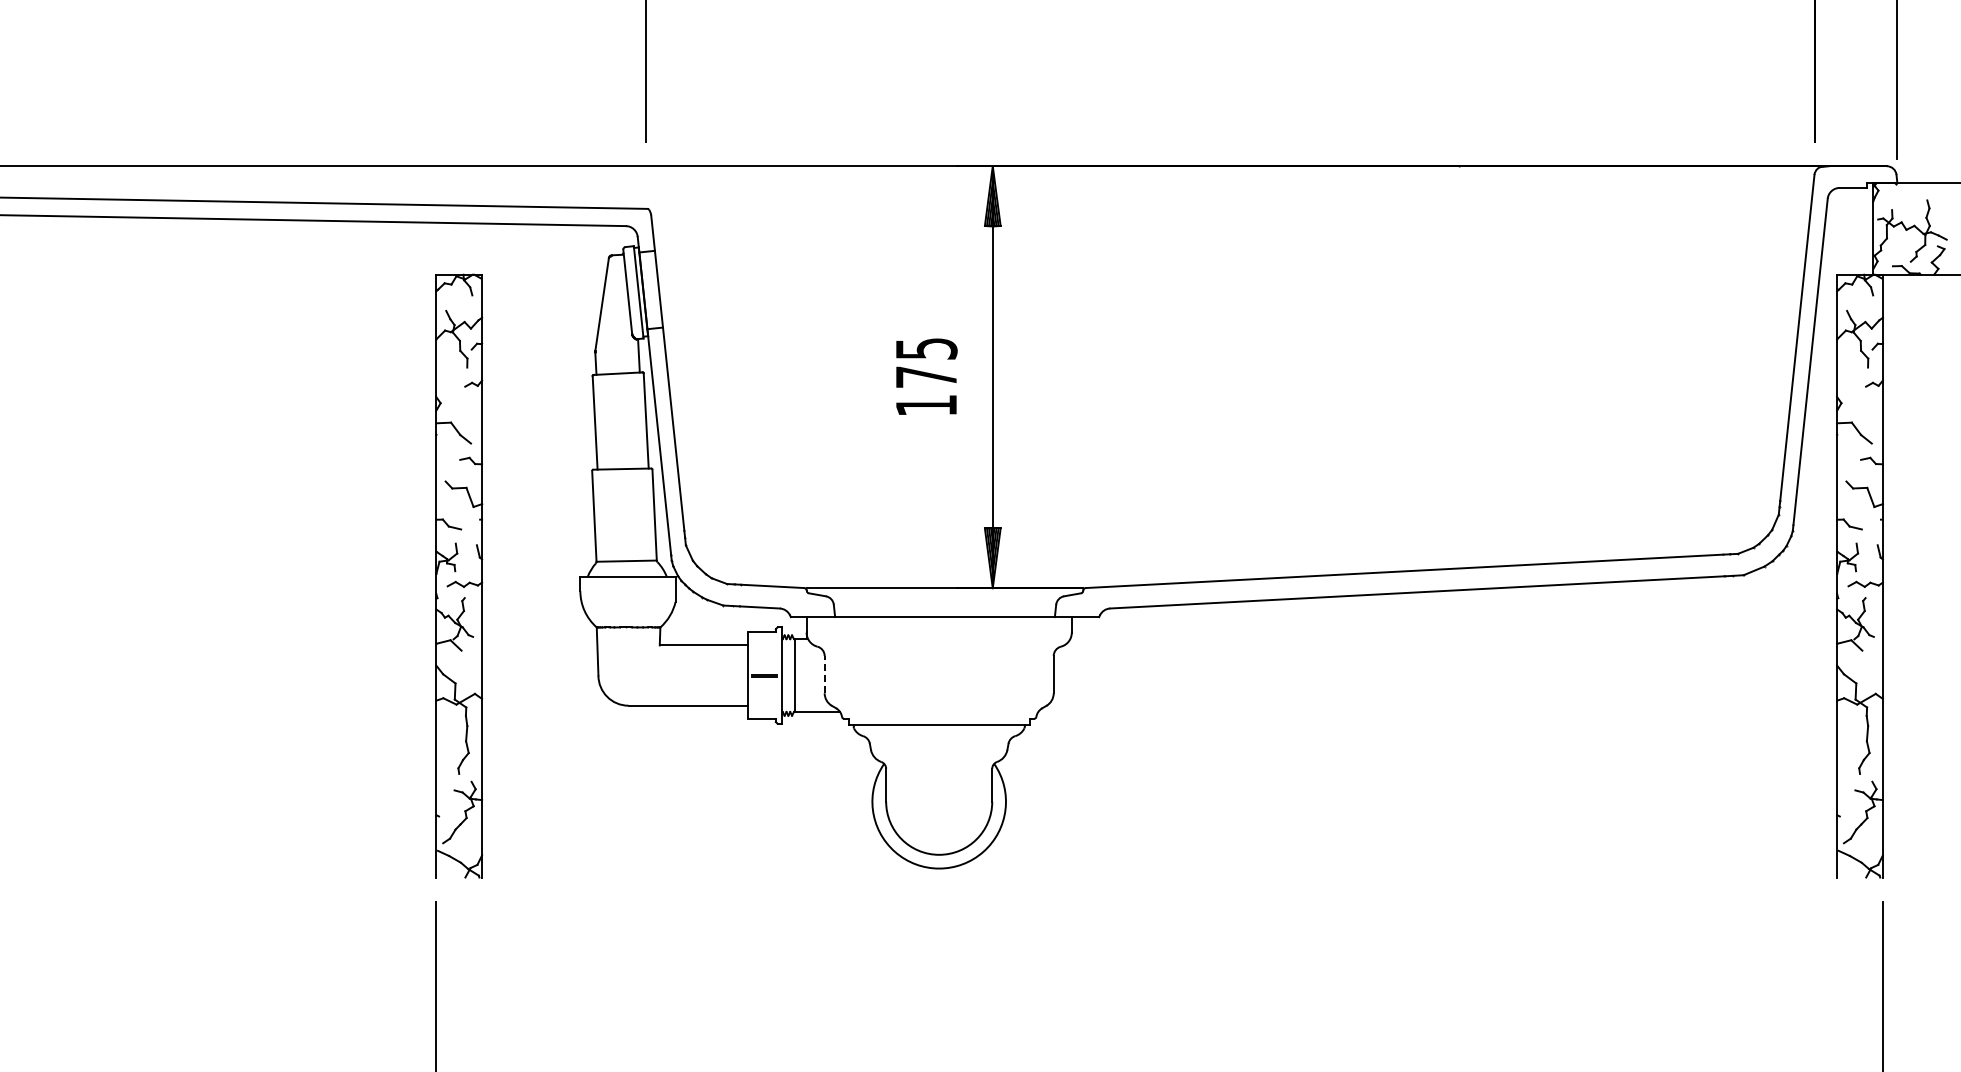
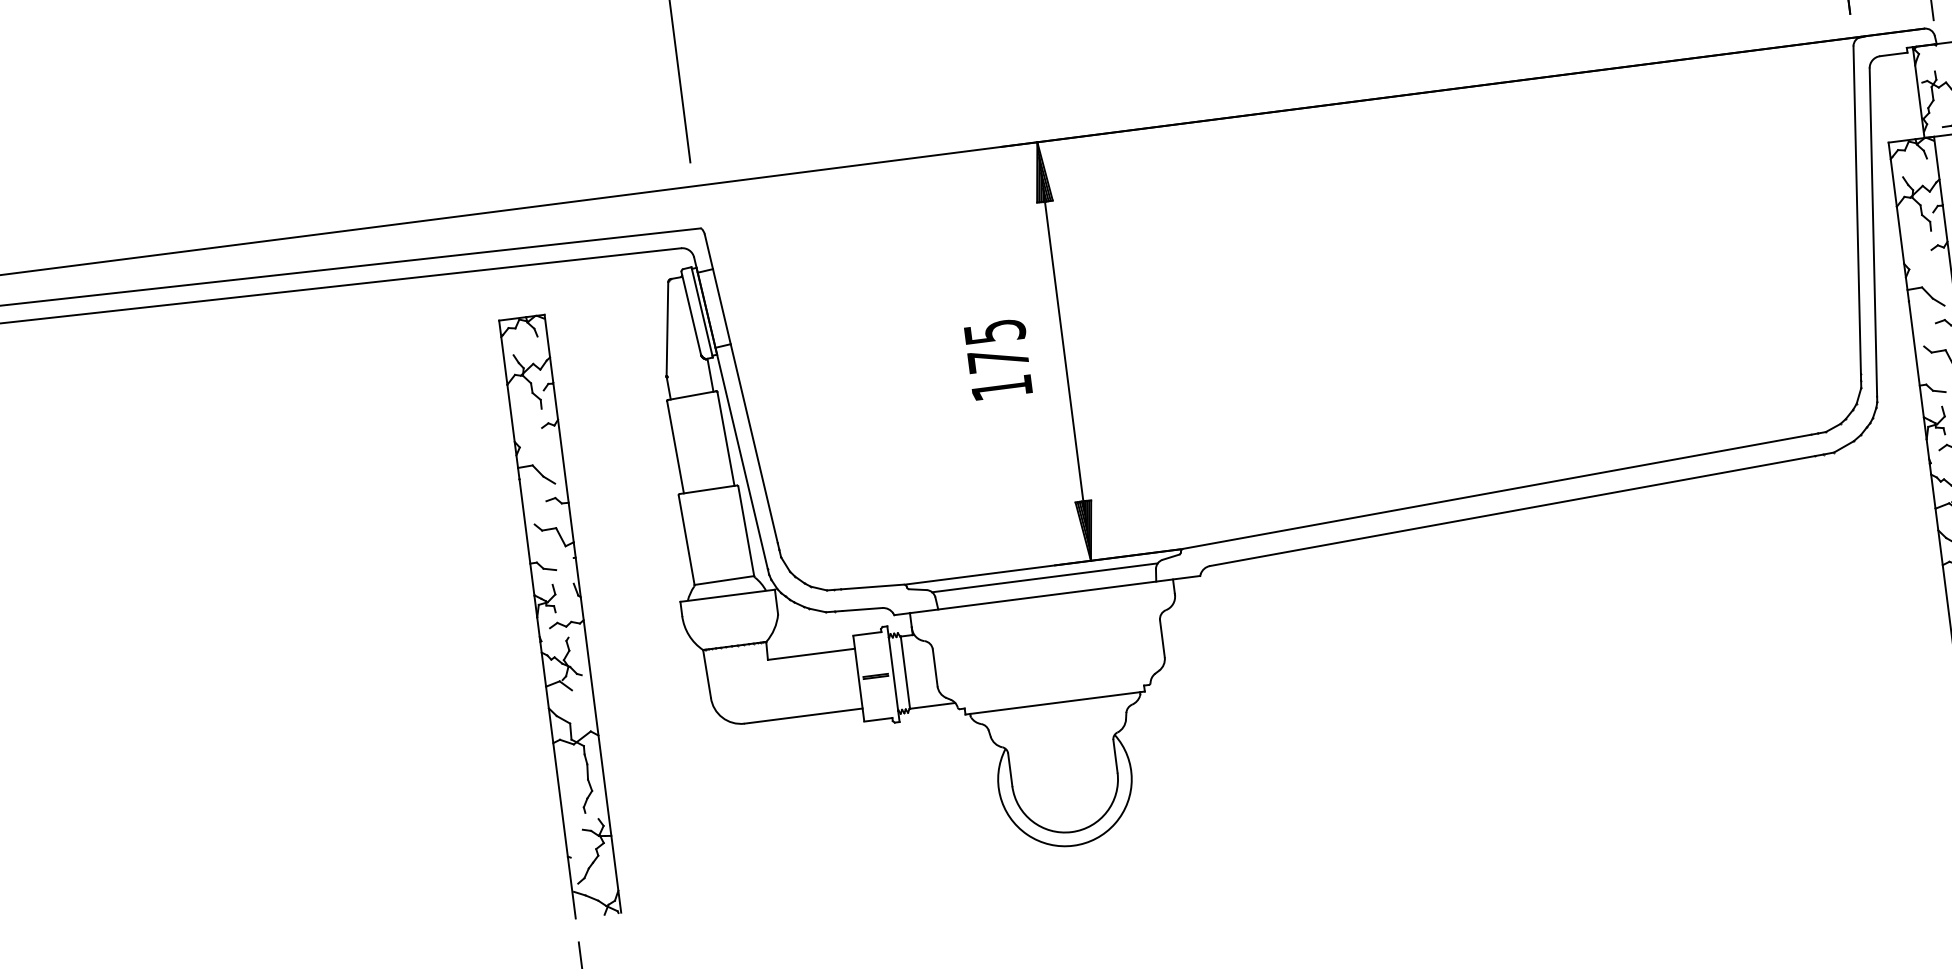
line: (944, 599) -> (1044, 578), added
line: (824, 674) -> (935, 667), dashed -> solid

